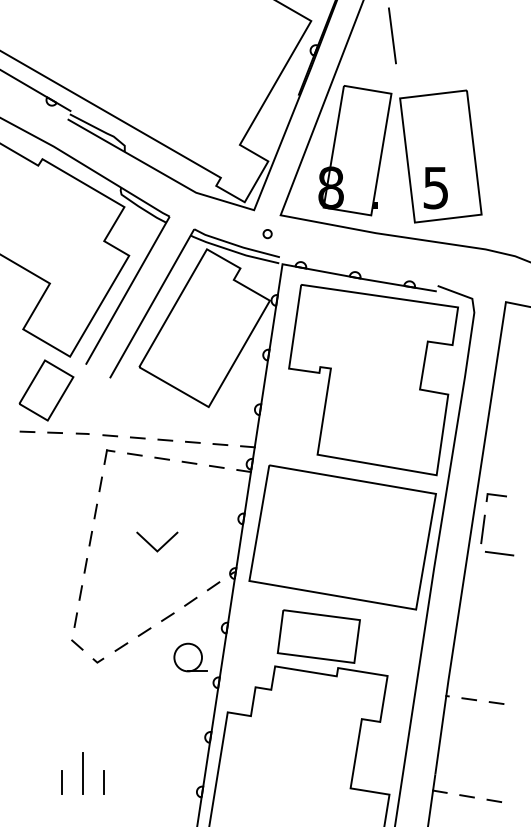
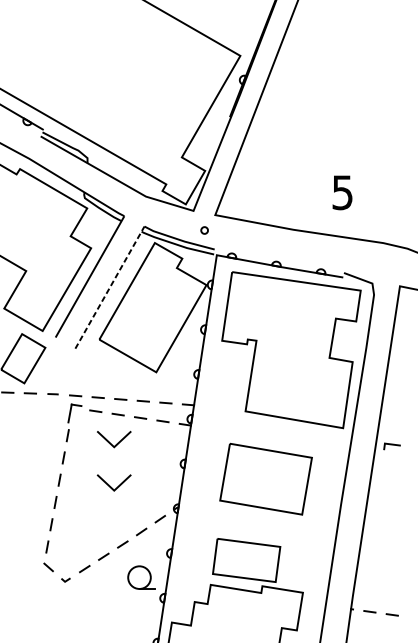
line: (391, 35) -> (306, 67), removed
part: (400, 154) -> (313, 165), removed
line: (152, 303) -> (110, 287), solid -> dashed
part: (109, 456) -> (75, 412), size x1.6
line: (152, 492) -> (110, 442), added
line: (482, 529) -> (380, 472), removed
part: (342, 537) -> (265, 479), size x0.6
line: (499, 553) -> (394, 492), removed

